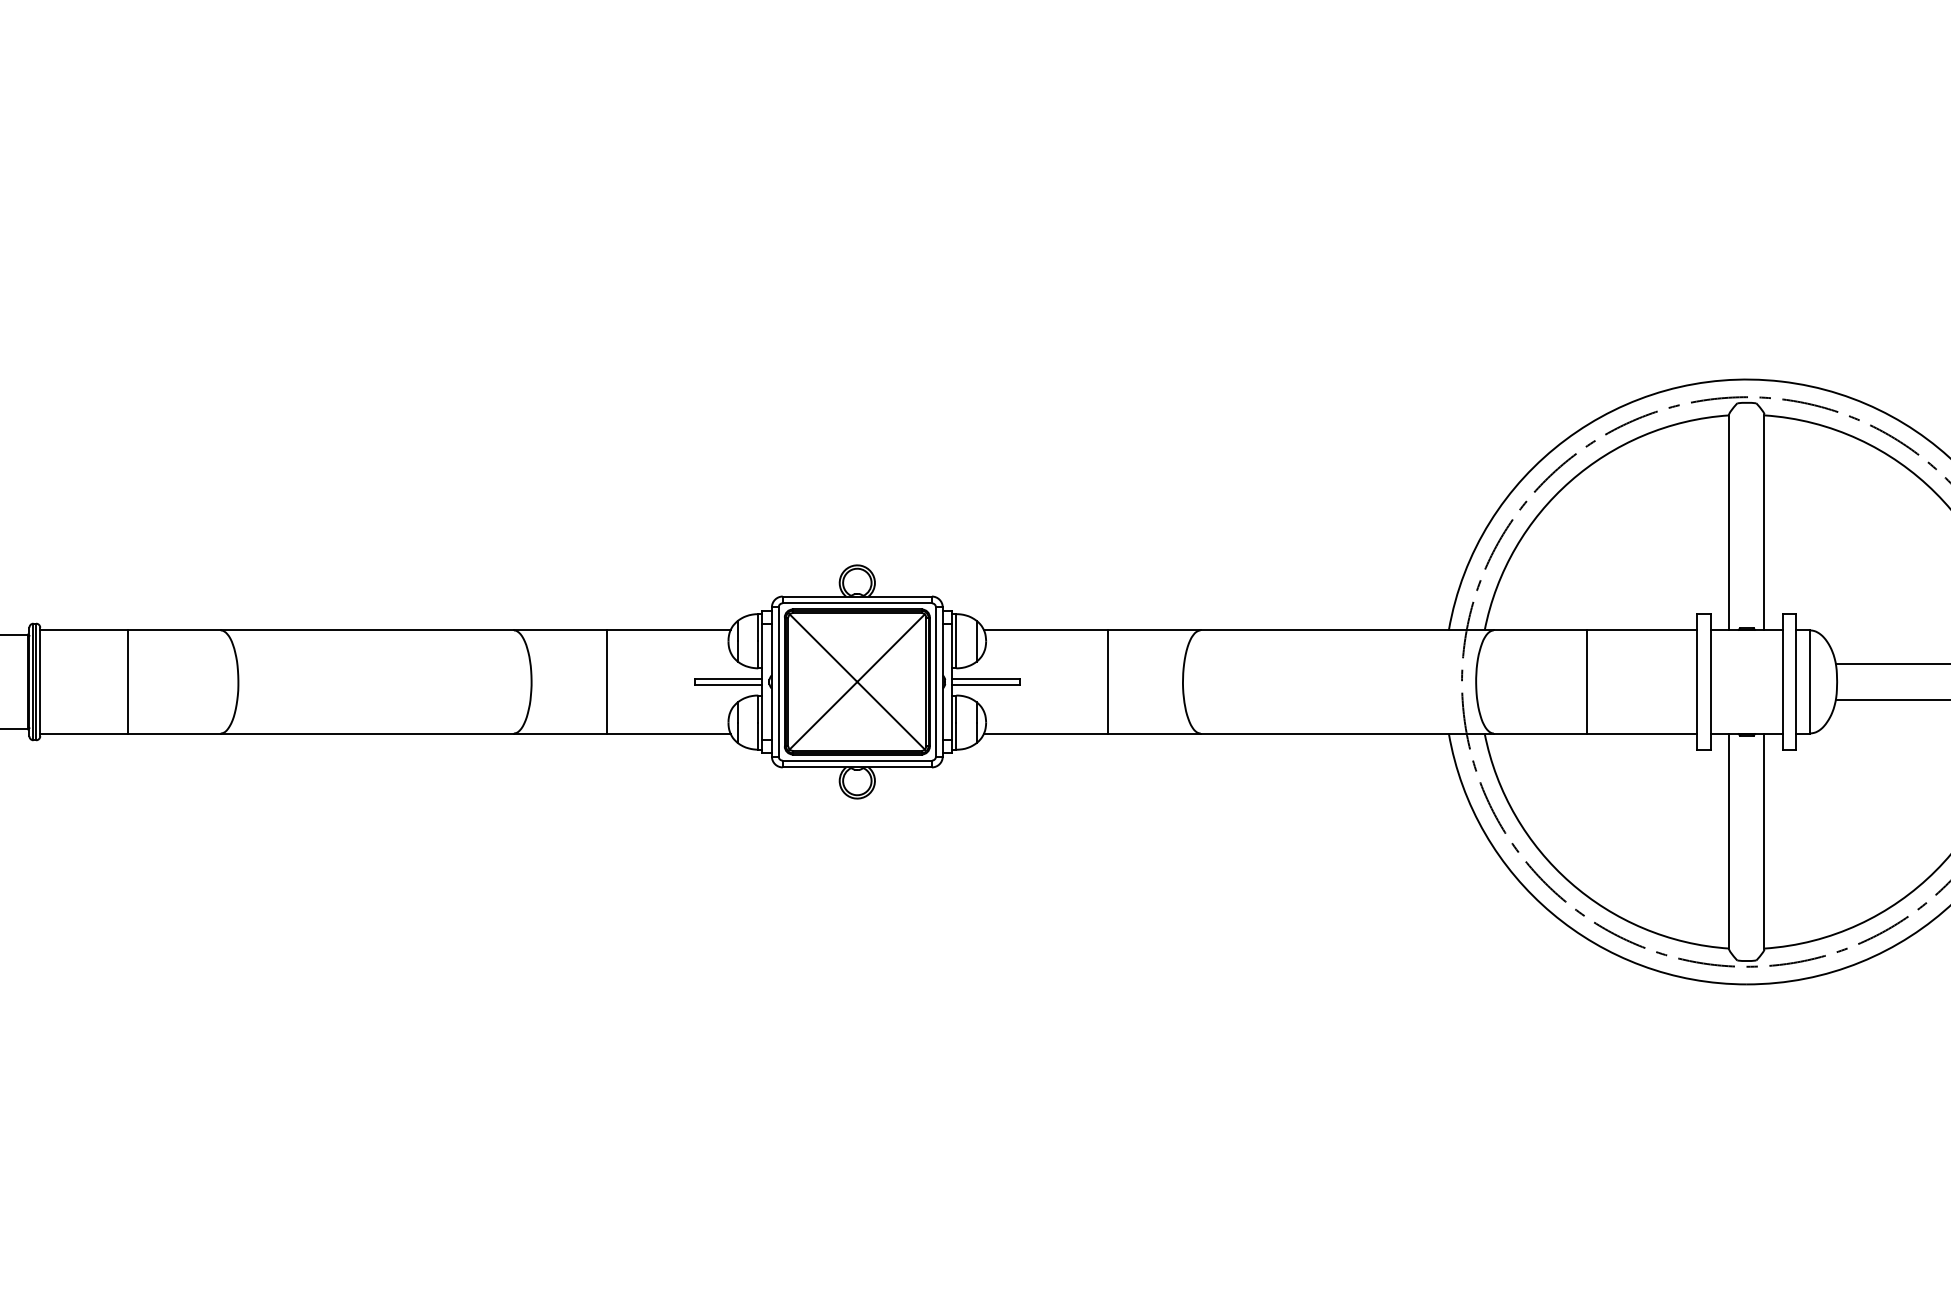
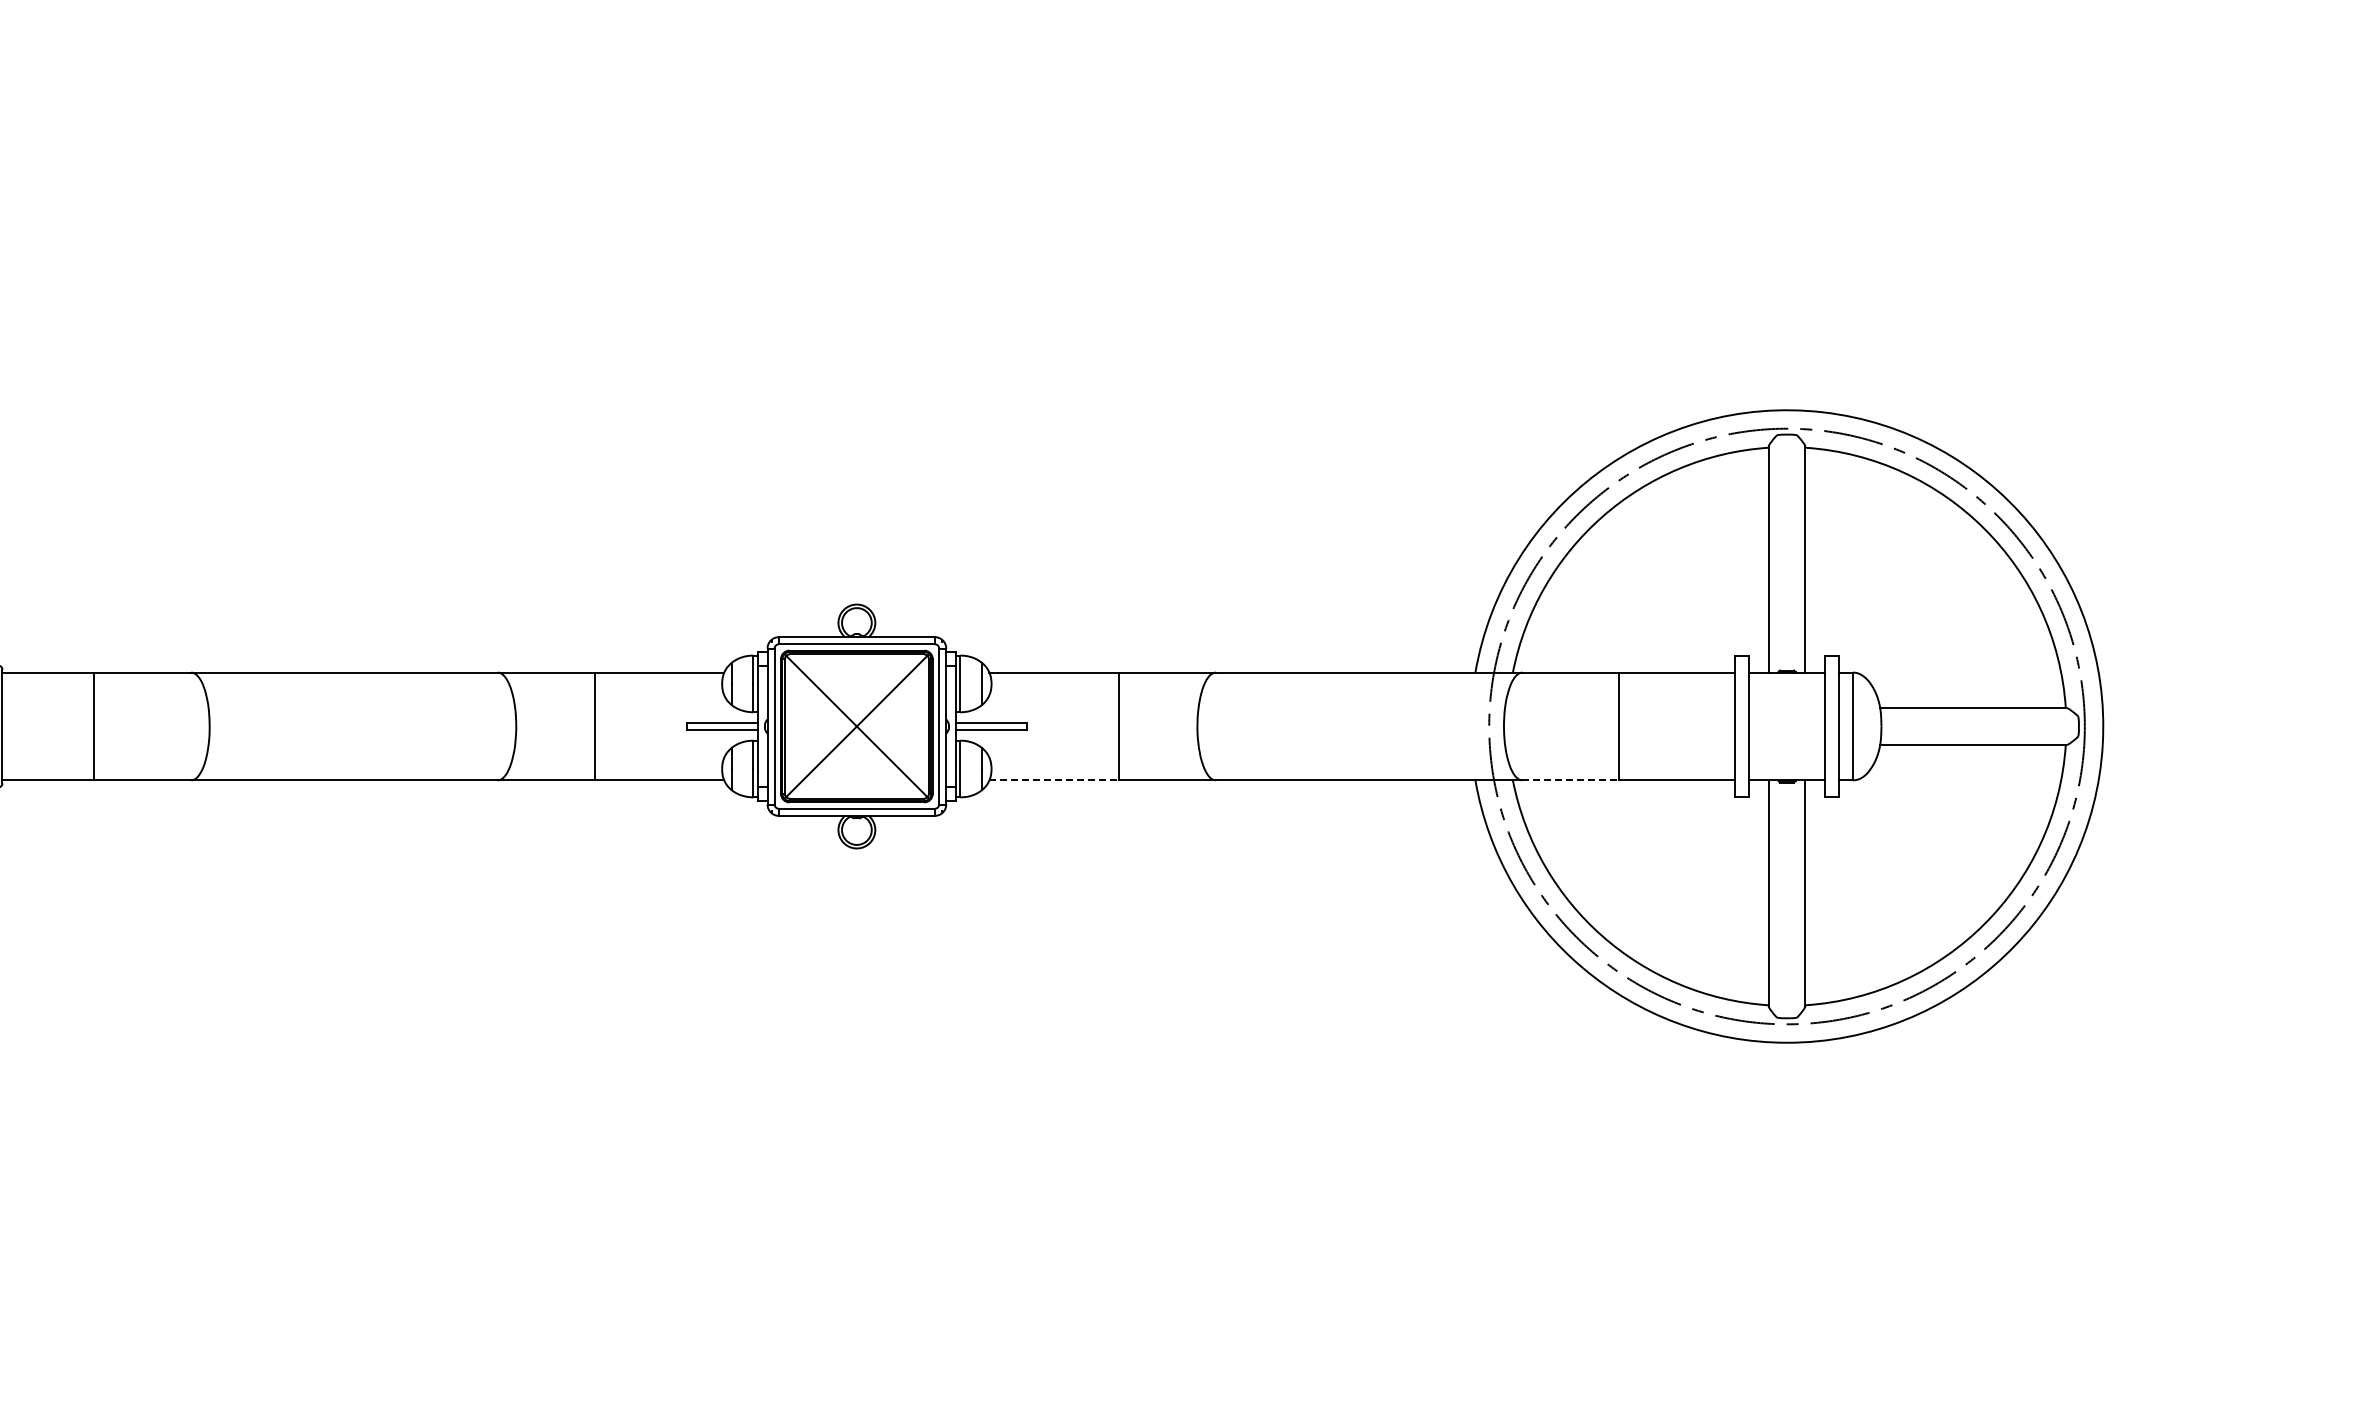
line: (1046, 733) -> (1054, 780), solid -> dashed
line: (1540, 733) -> (1571, 780), solid -> dashed

